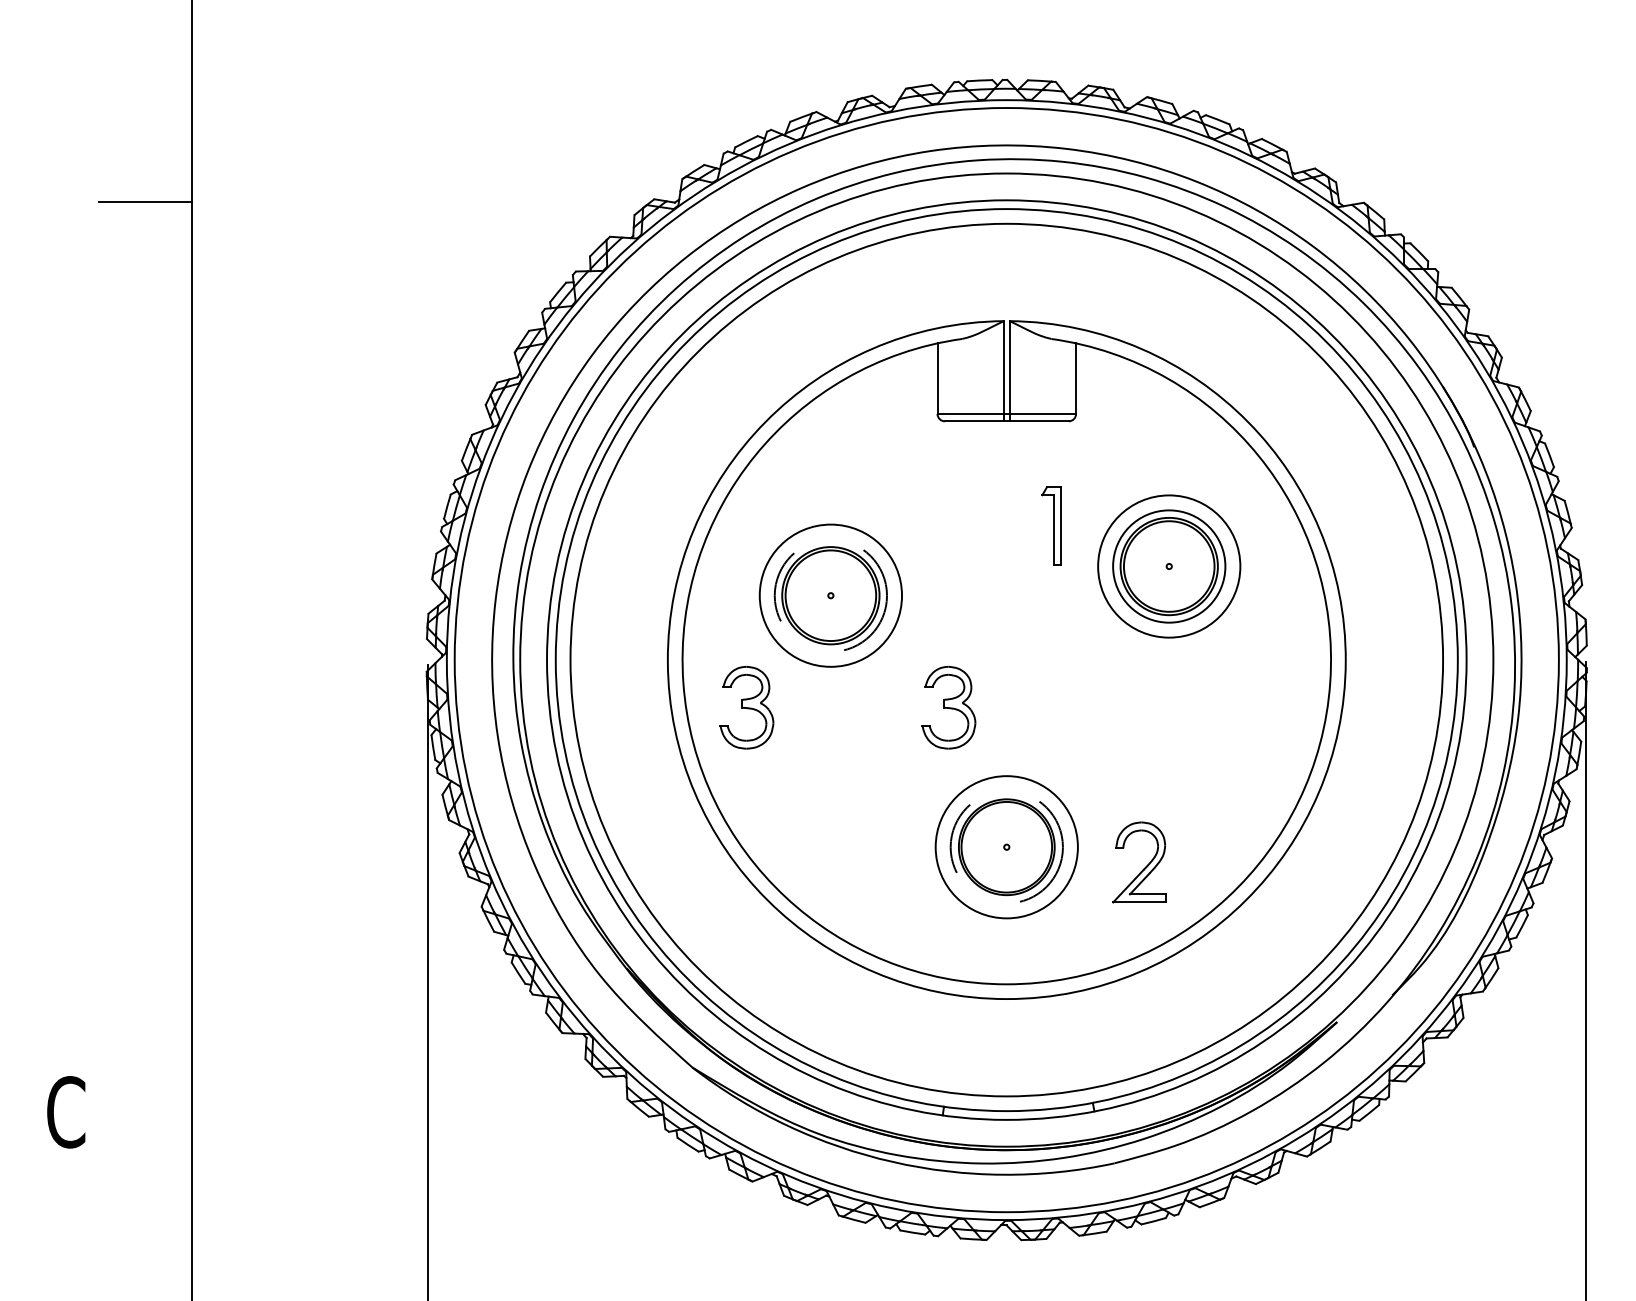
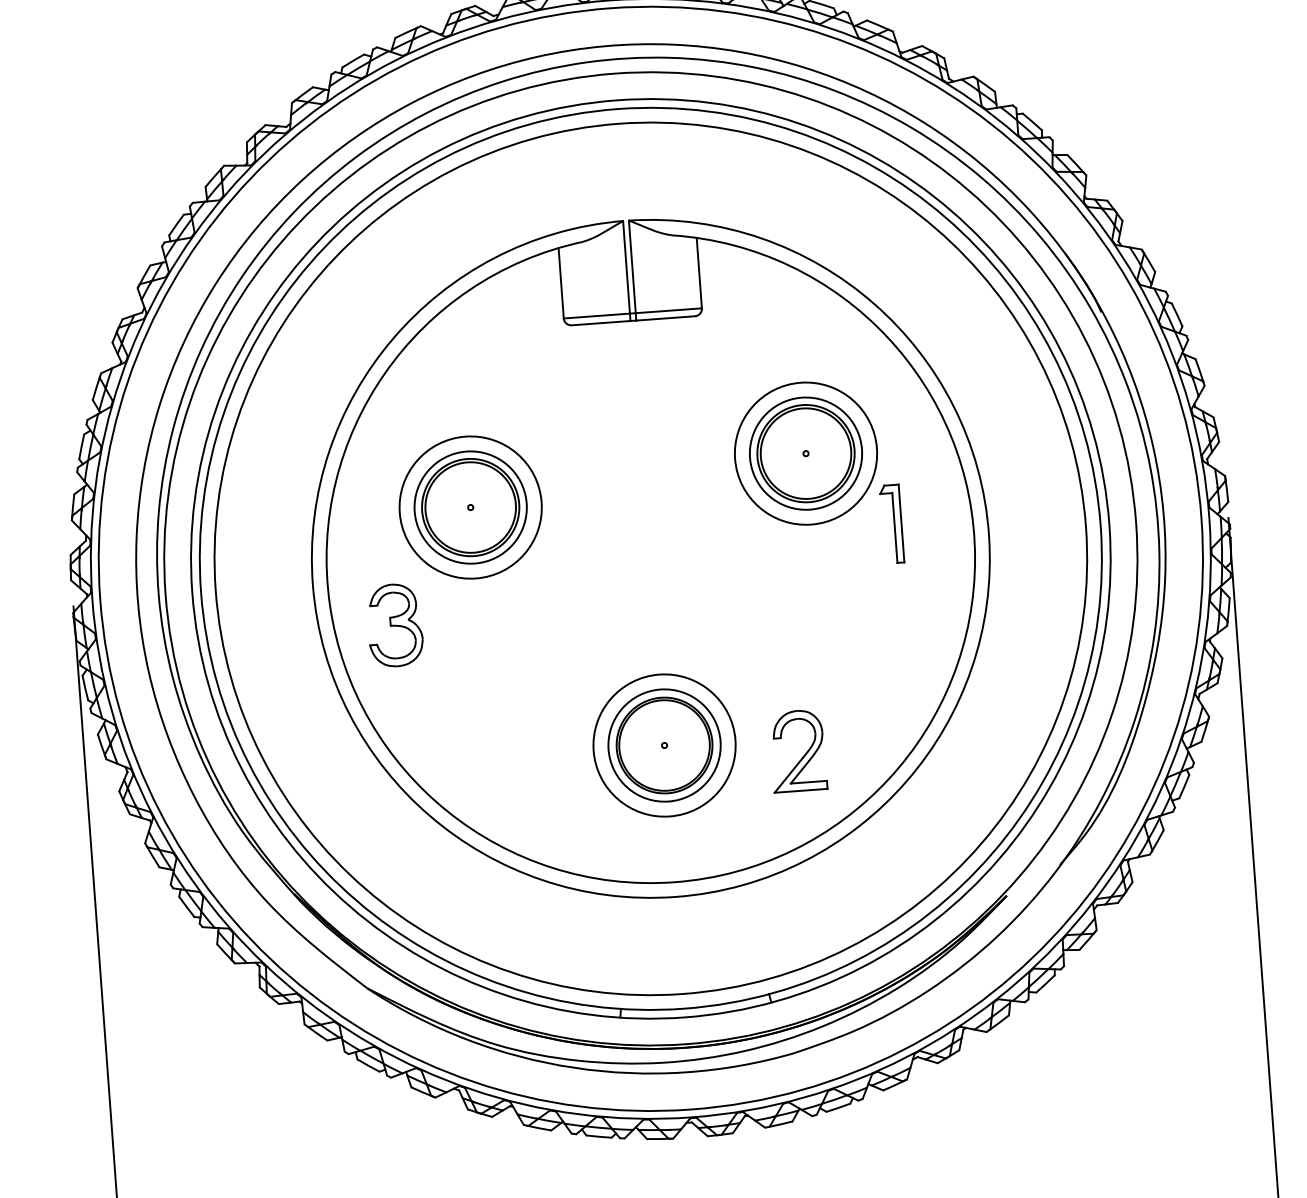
part: (1051, 525) -> (891, 523), moved
circle: (830, 595) -> (470, 507), dashed -> solid
part: (948, 707) -> (596, 610), removed
circle: (1006, 847) -> (664, 745), dashed -> solid

